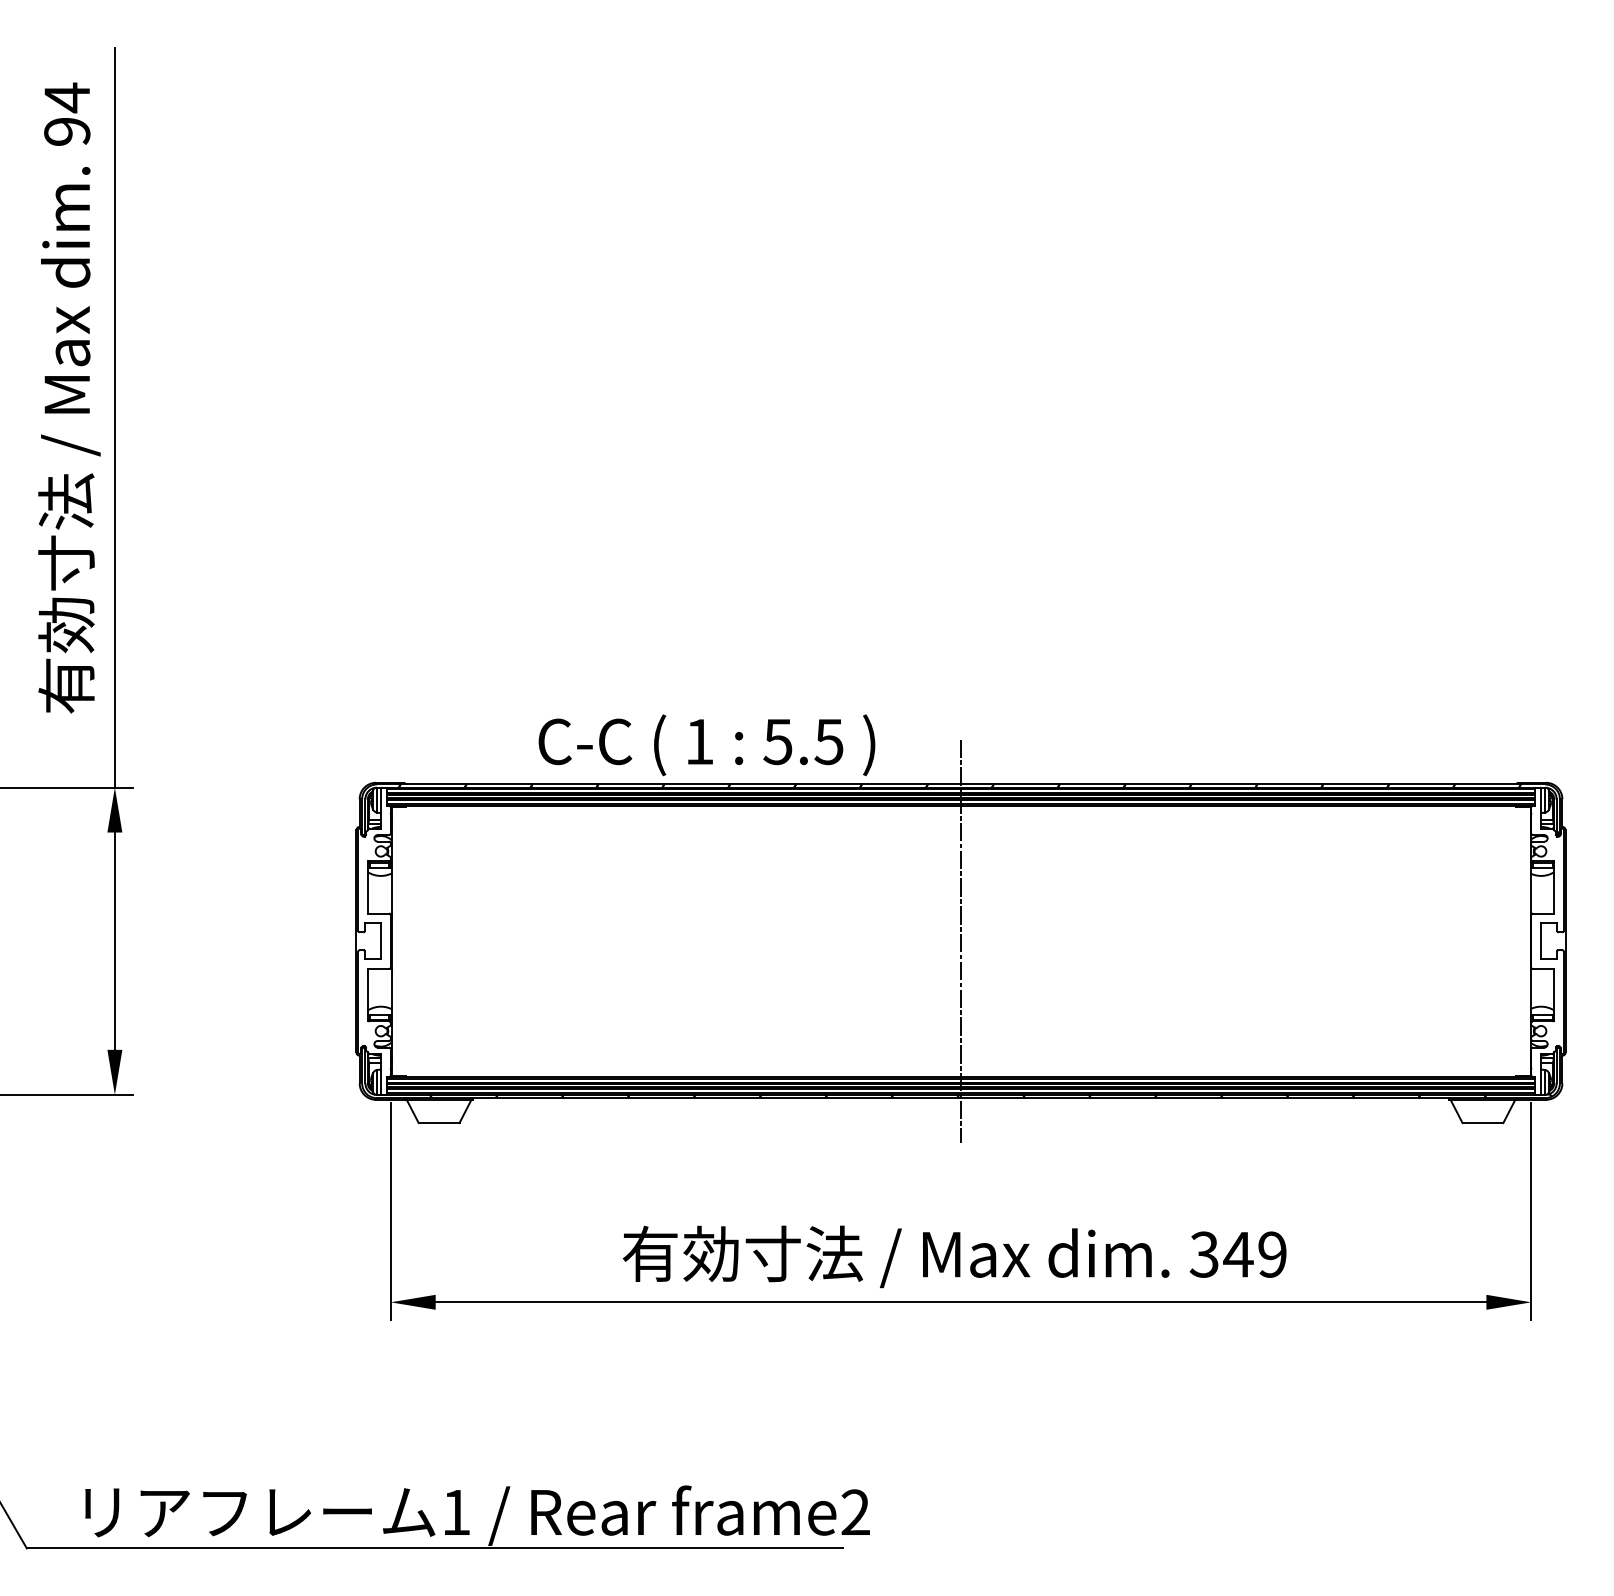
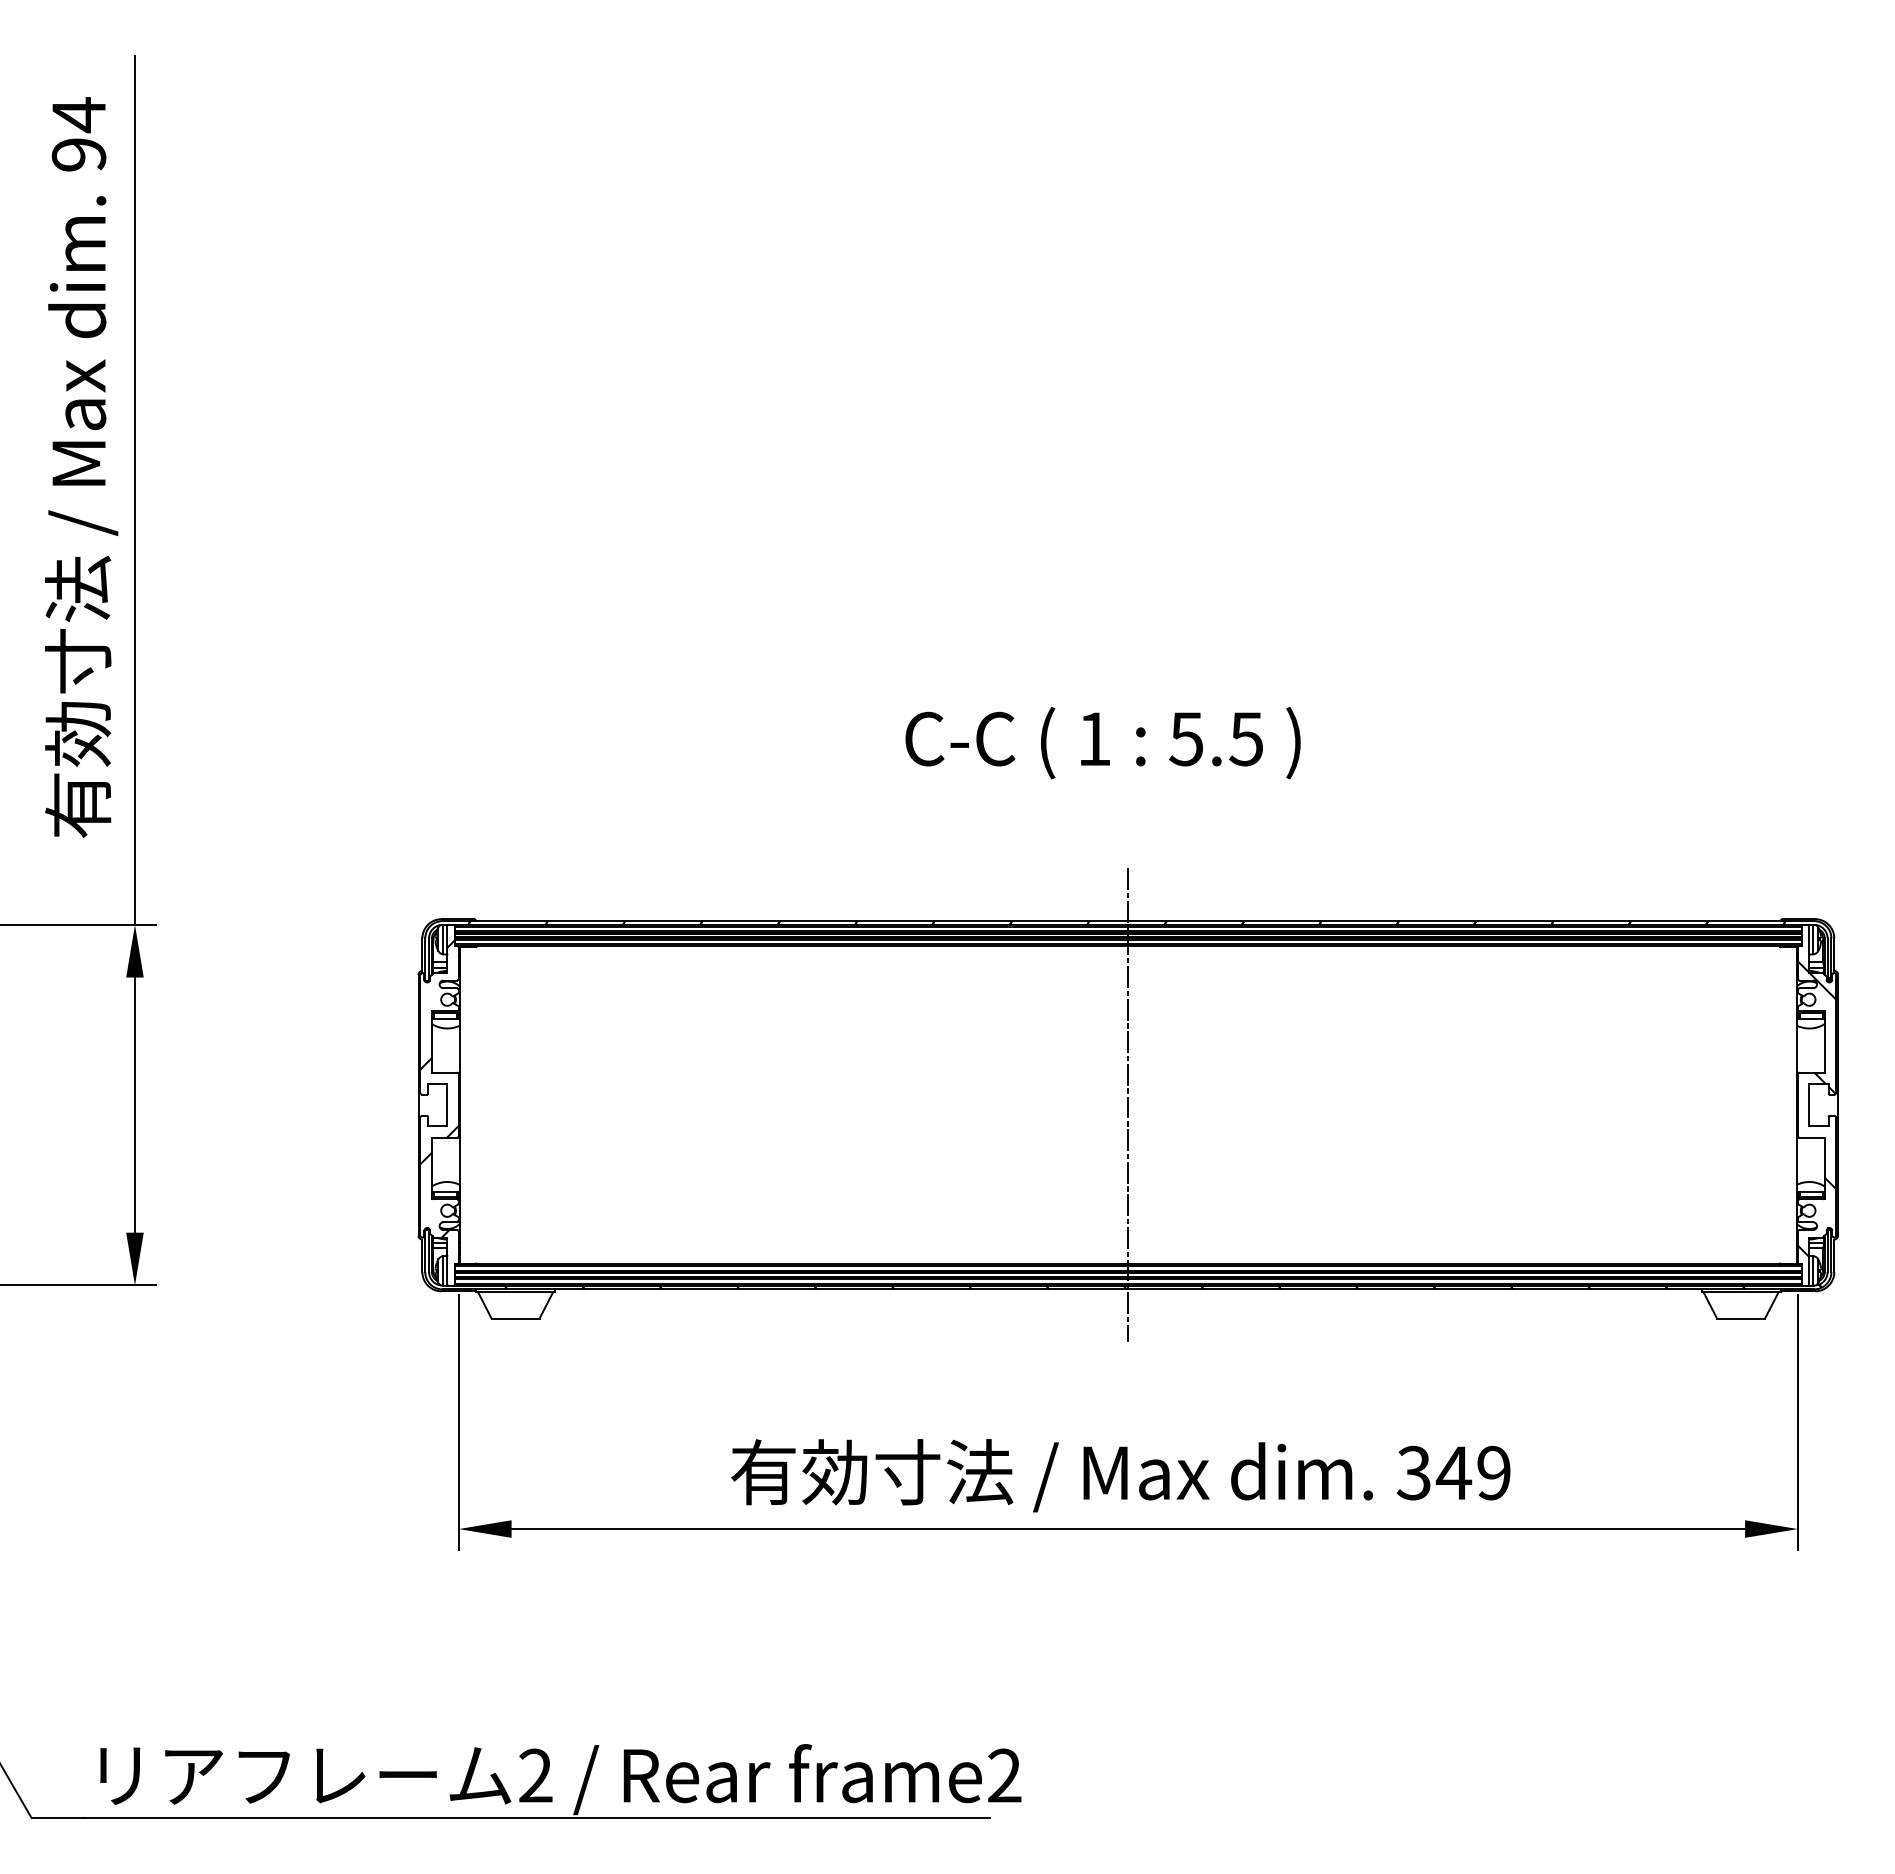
text: (706, 744) -> (1102, 742), moved
hatch: (374, 927) -> (439, 1088), added
hatch: (1547, 944) -> (1816, 1109), added
text: (456, 1512) -> (535, 1775), 1 -> 2

